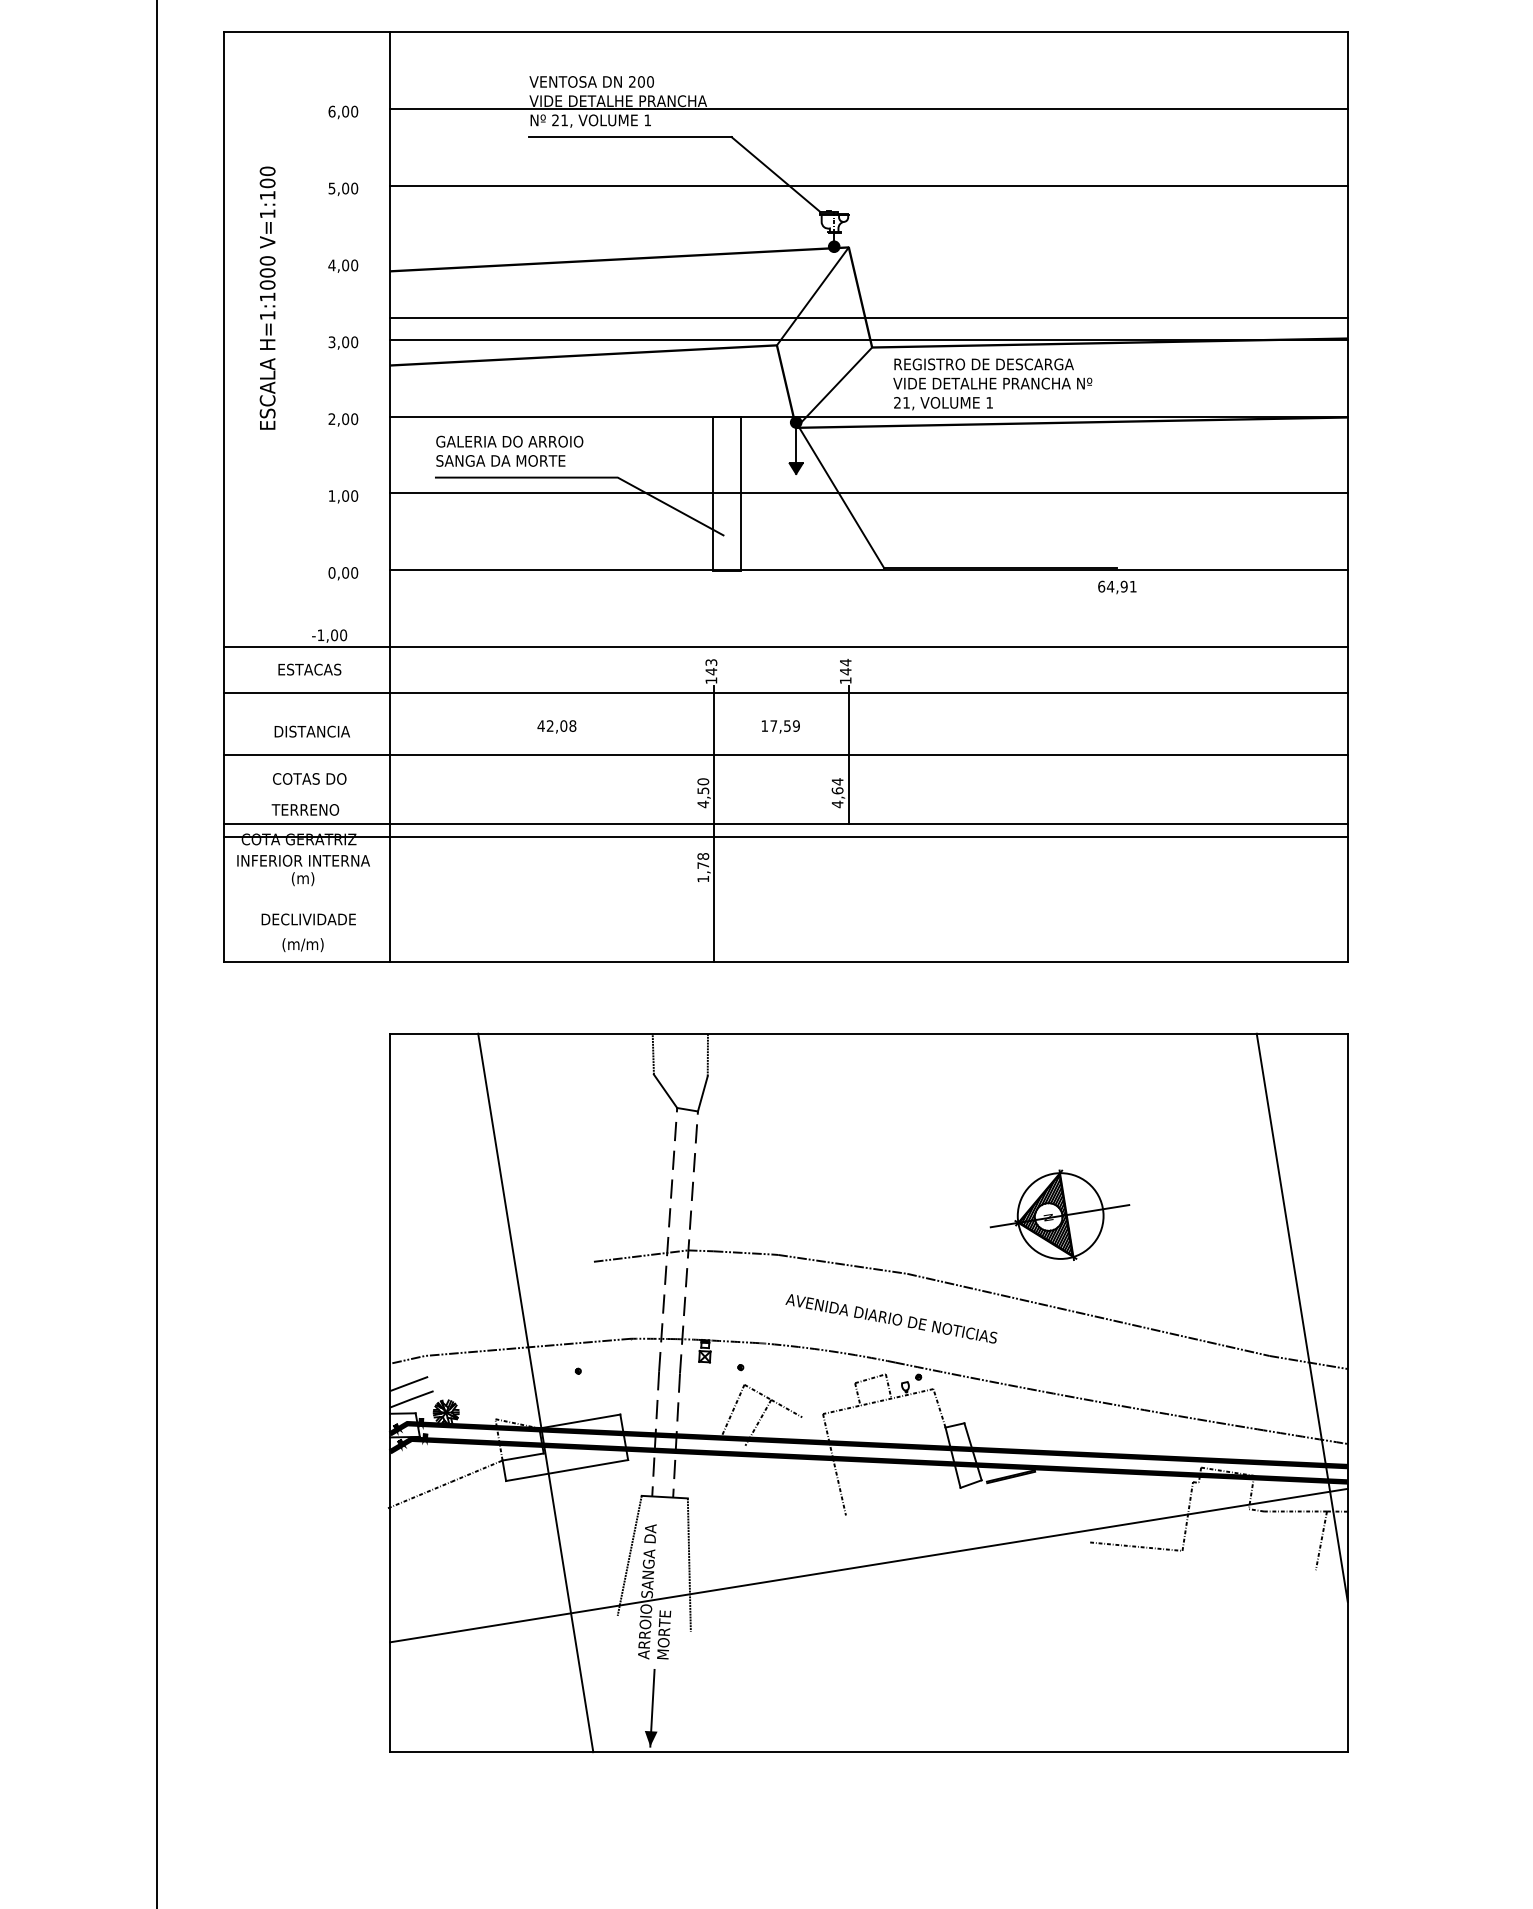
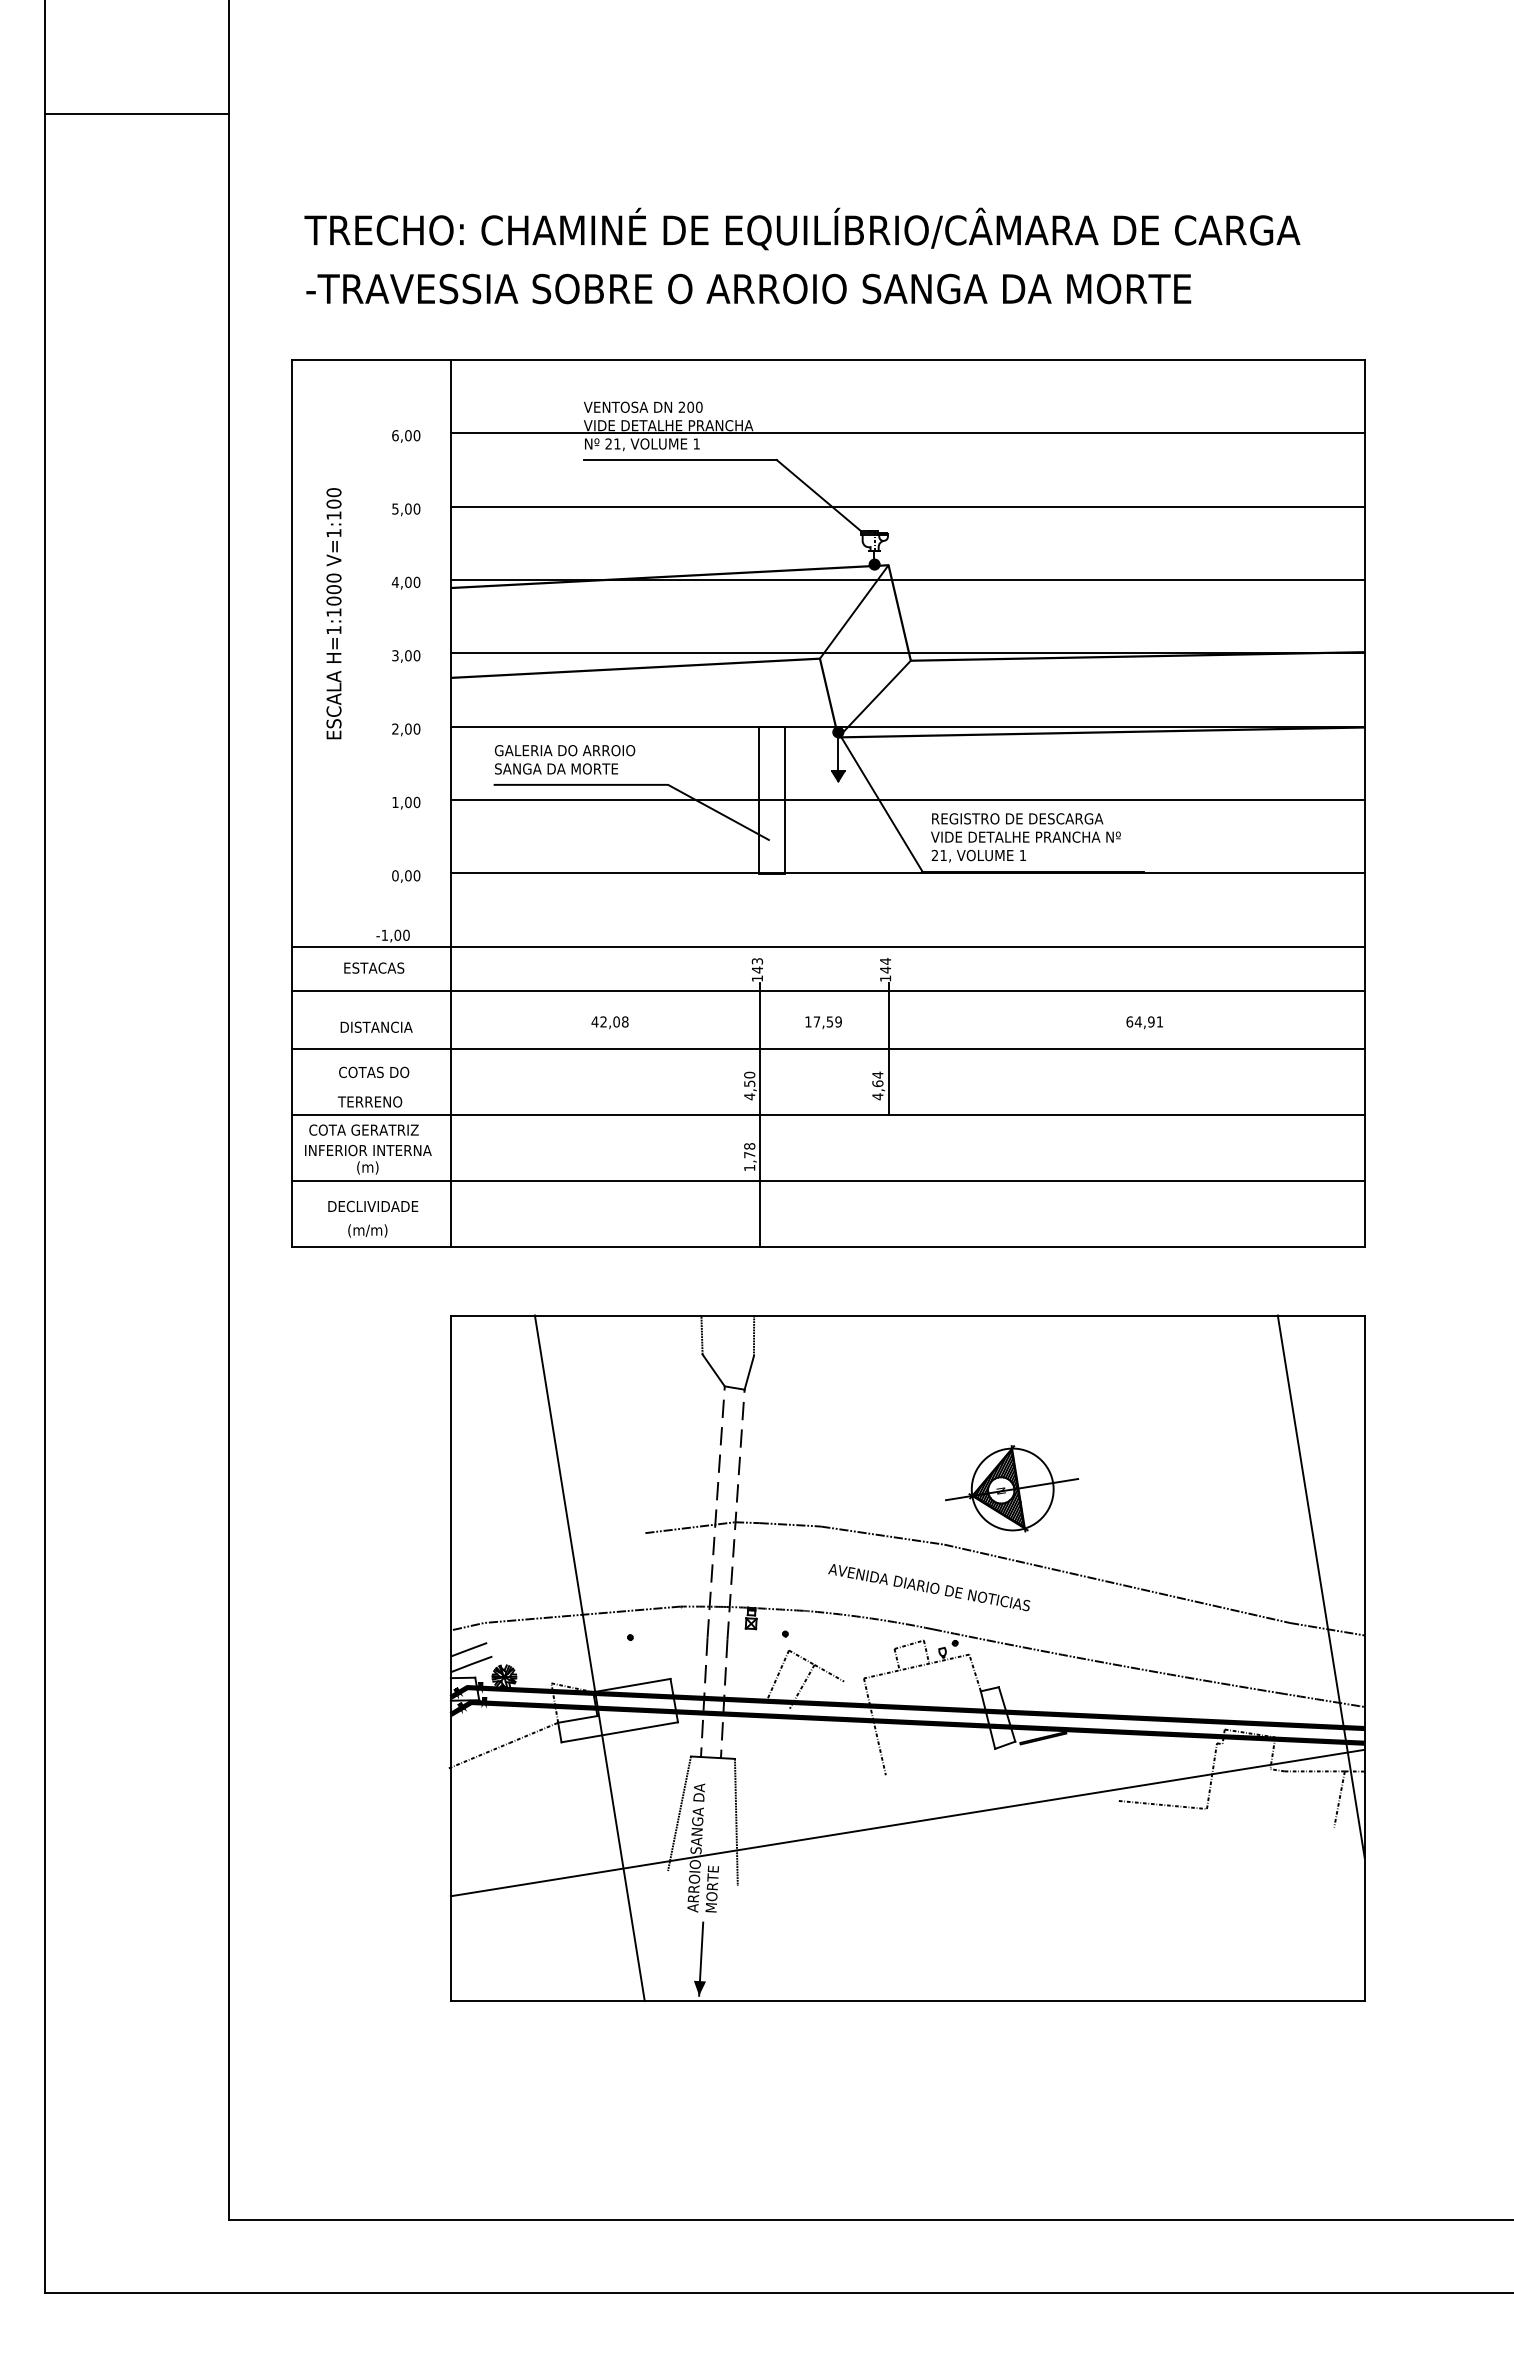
line: (868, 317) -> (907, 579), moved
text: (992, 383) -> (1025, 837), moved
text: (1117, 587) -> (1144, 1022), moved
line: (785, 836) -> (828, 1181), moved
part: (1060, 1215) -> (1012, 1488), moved

